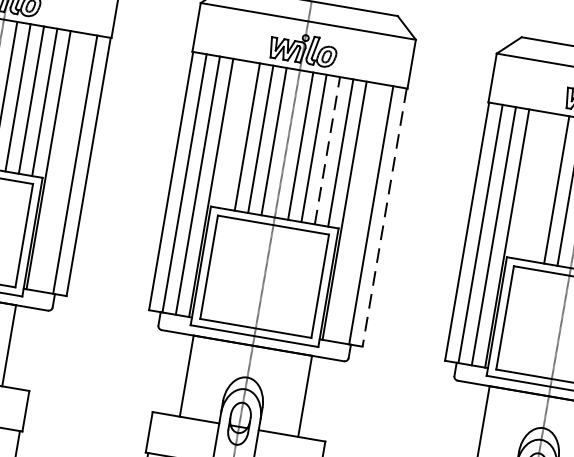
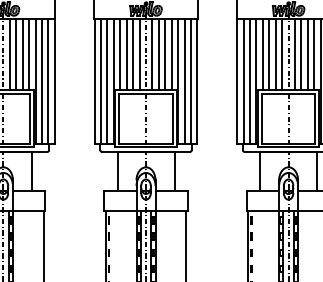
line: (234, 134) -> (120, 54), added
line: (327, 150) -> (165, 54), dashed -> solid
line: (62, 162) -> (42, 81), added
line: (529, 184) -> (262, 54), added
line: (543, 187) -> (269, 54), added
line: (357, 213) -> (184, 81), added
line: (384, 217) -> (197, 81), dashed -> solid

